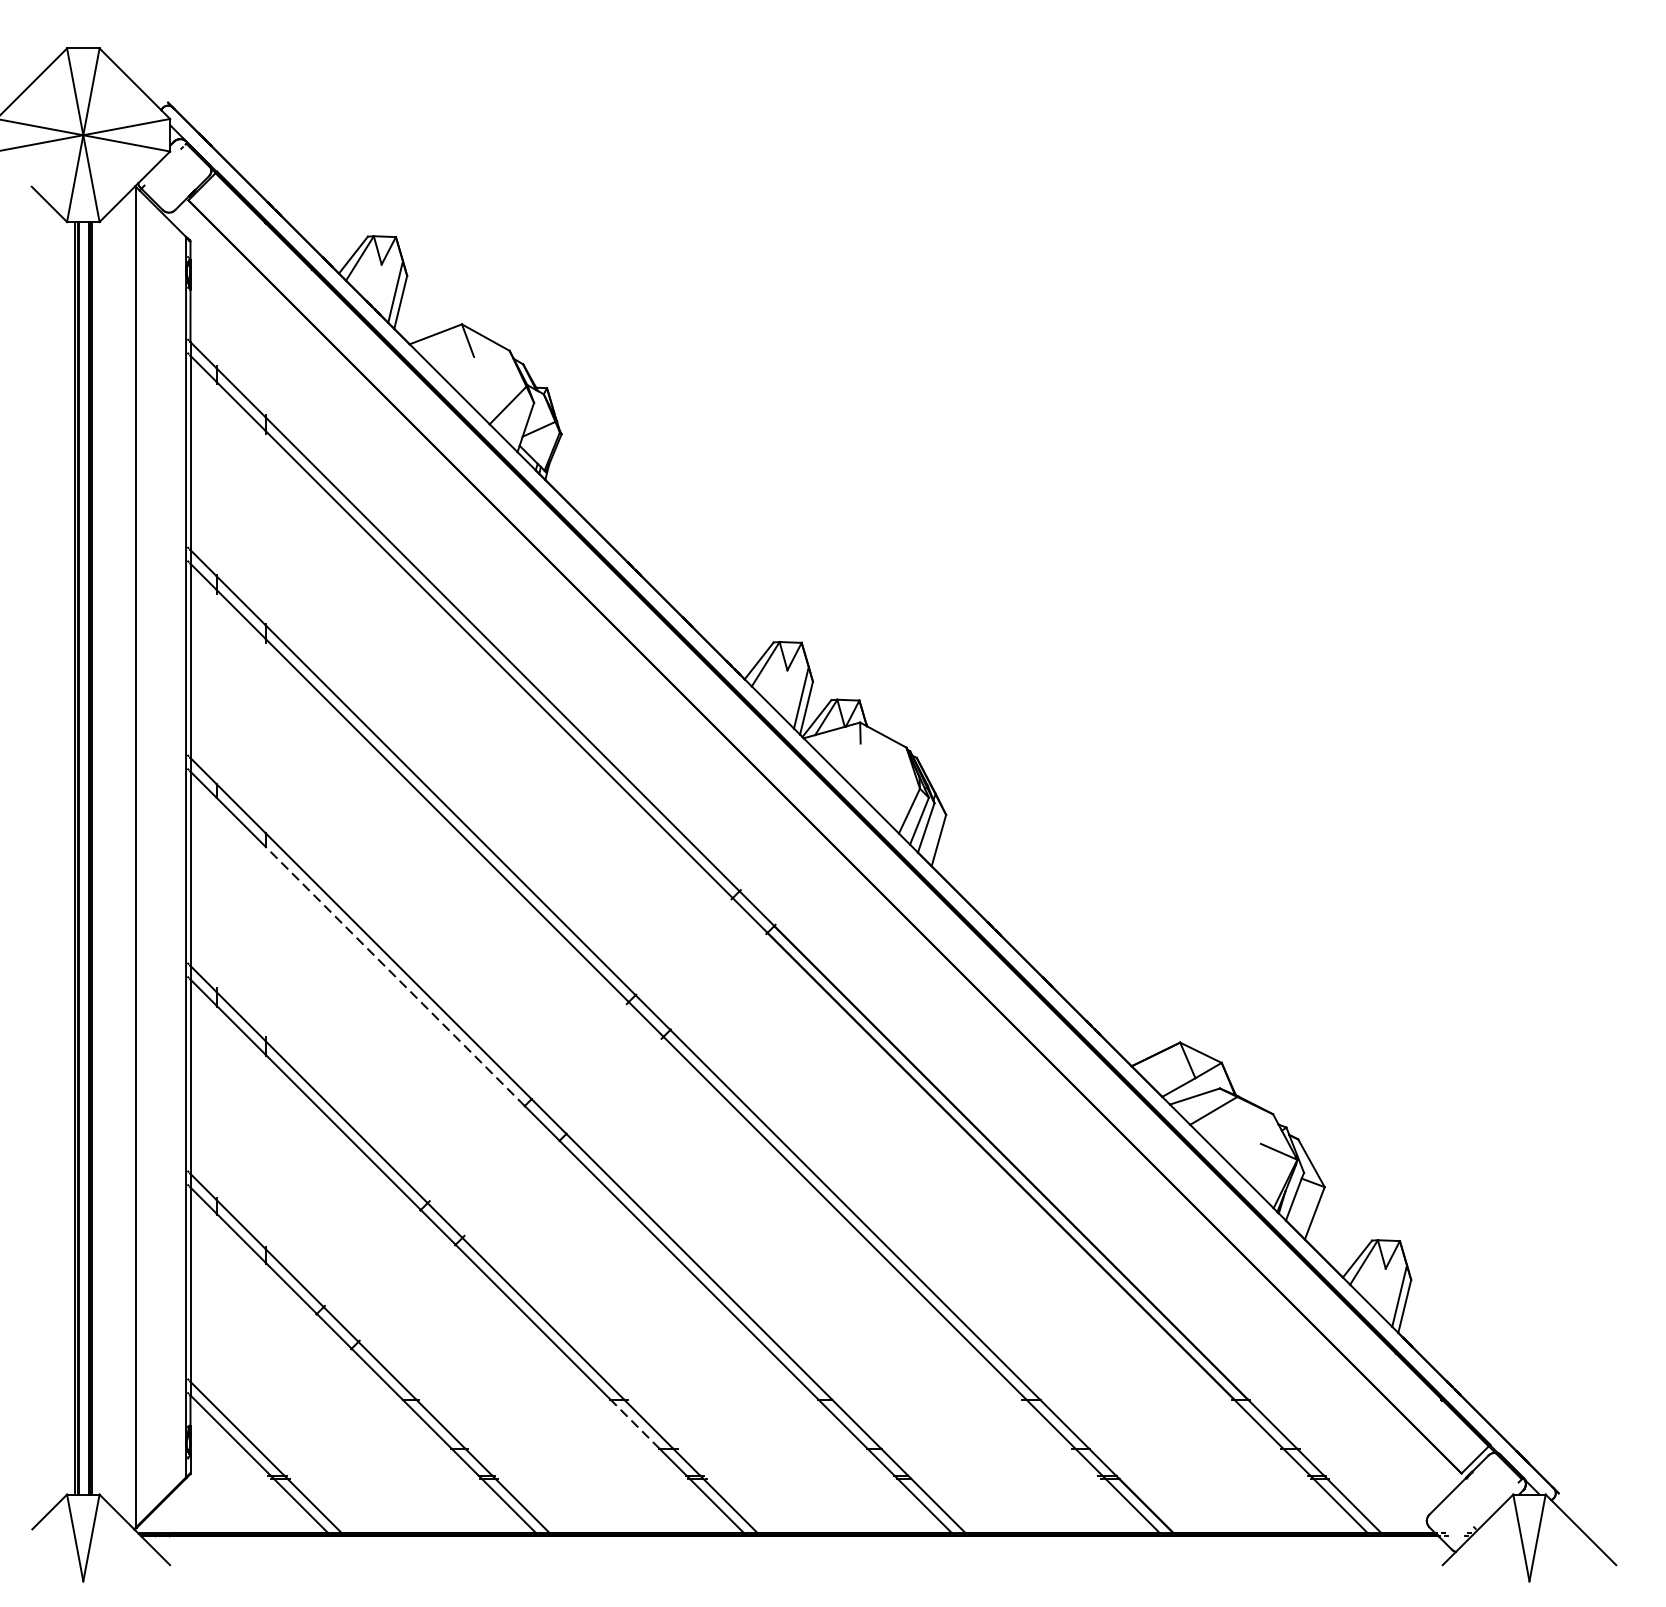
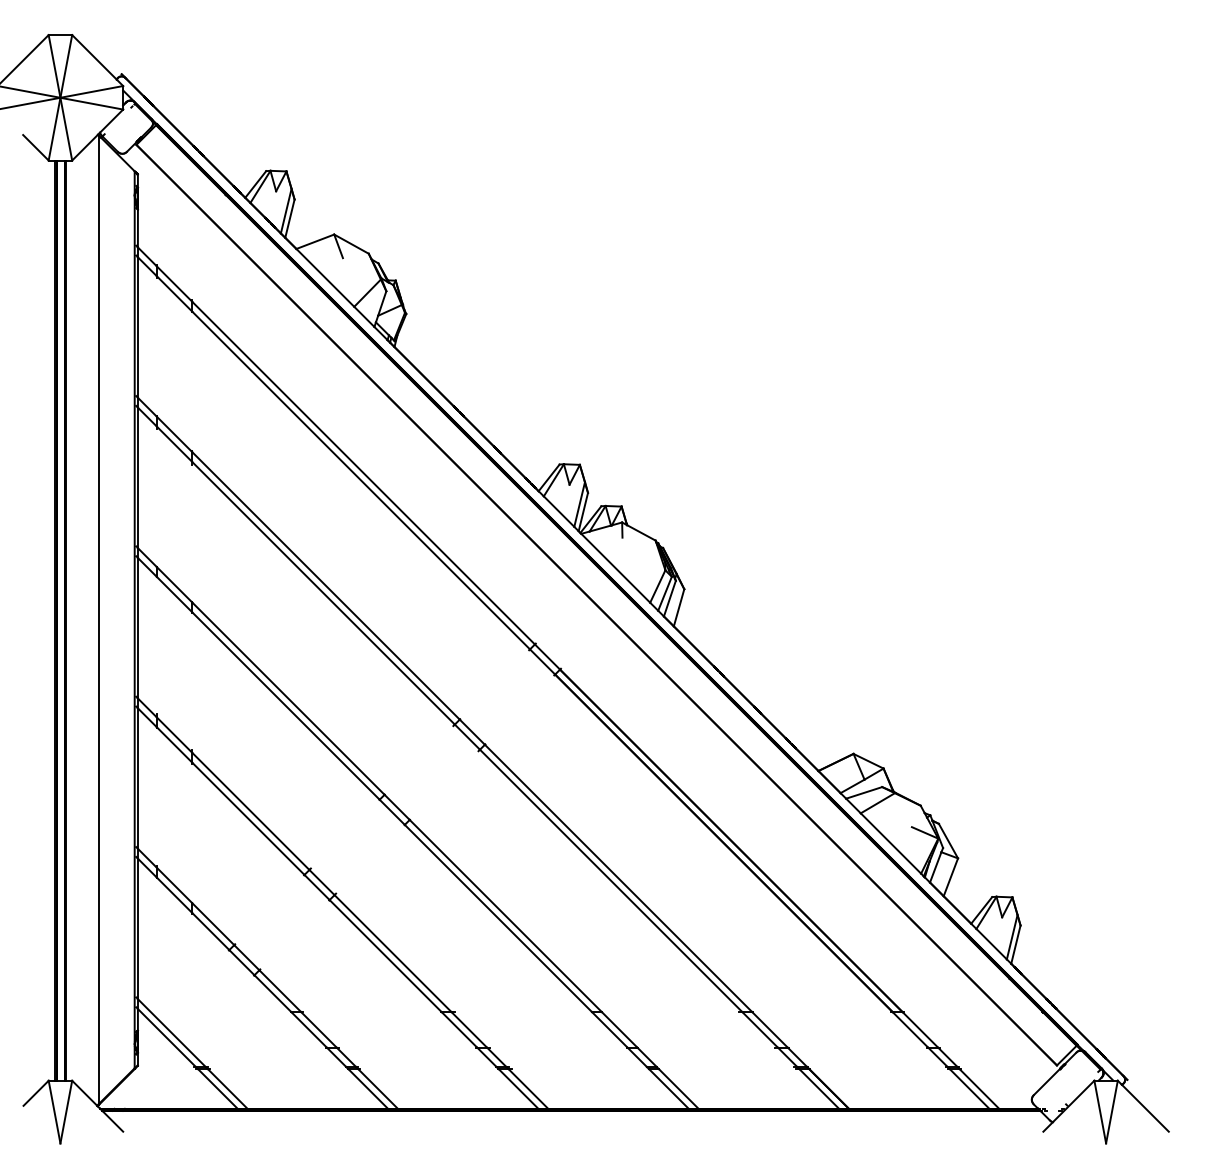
line: (394, 975) -> (285, 705), dashed -> solid
line: (635, 1423) -> (459, 1029), dashed -> solid

